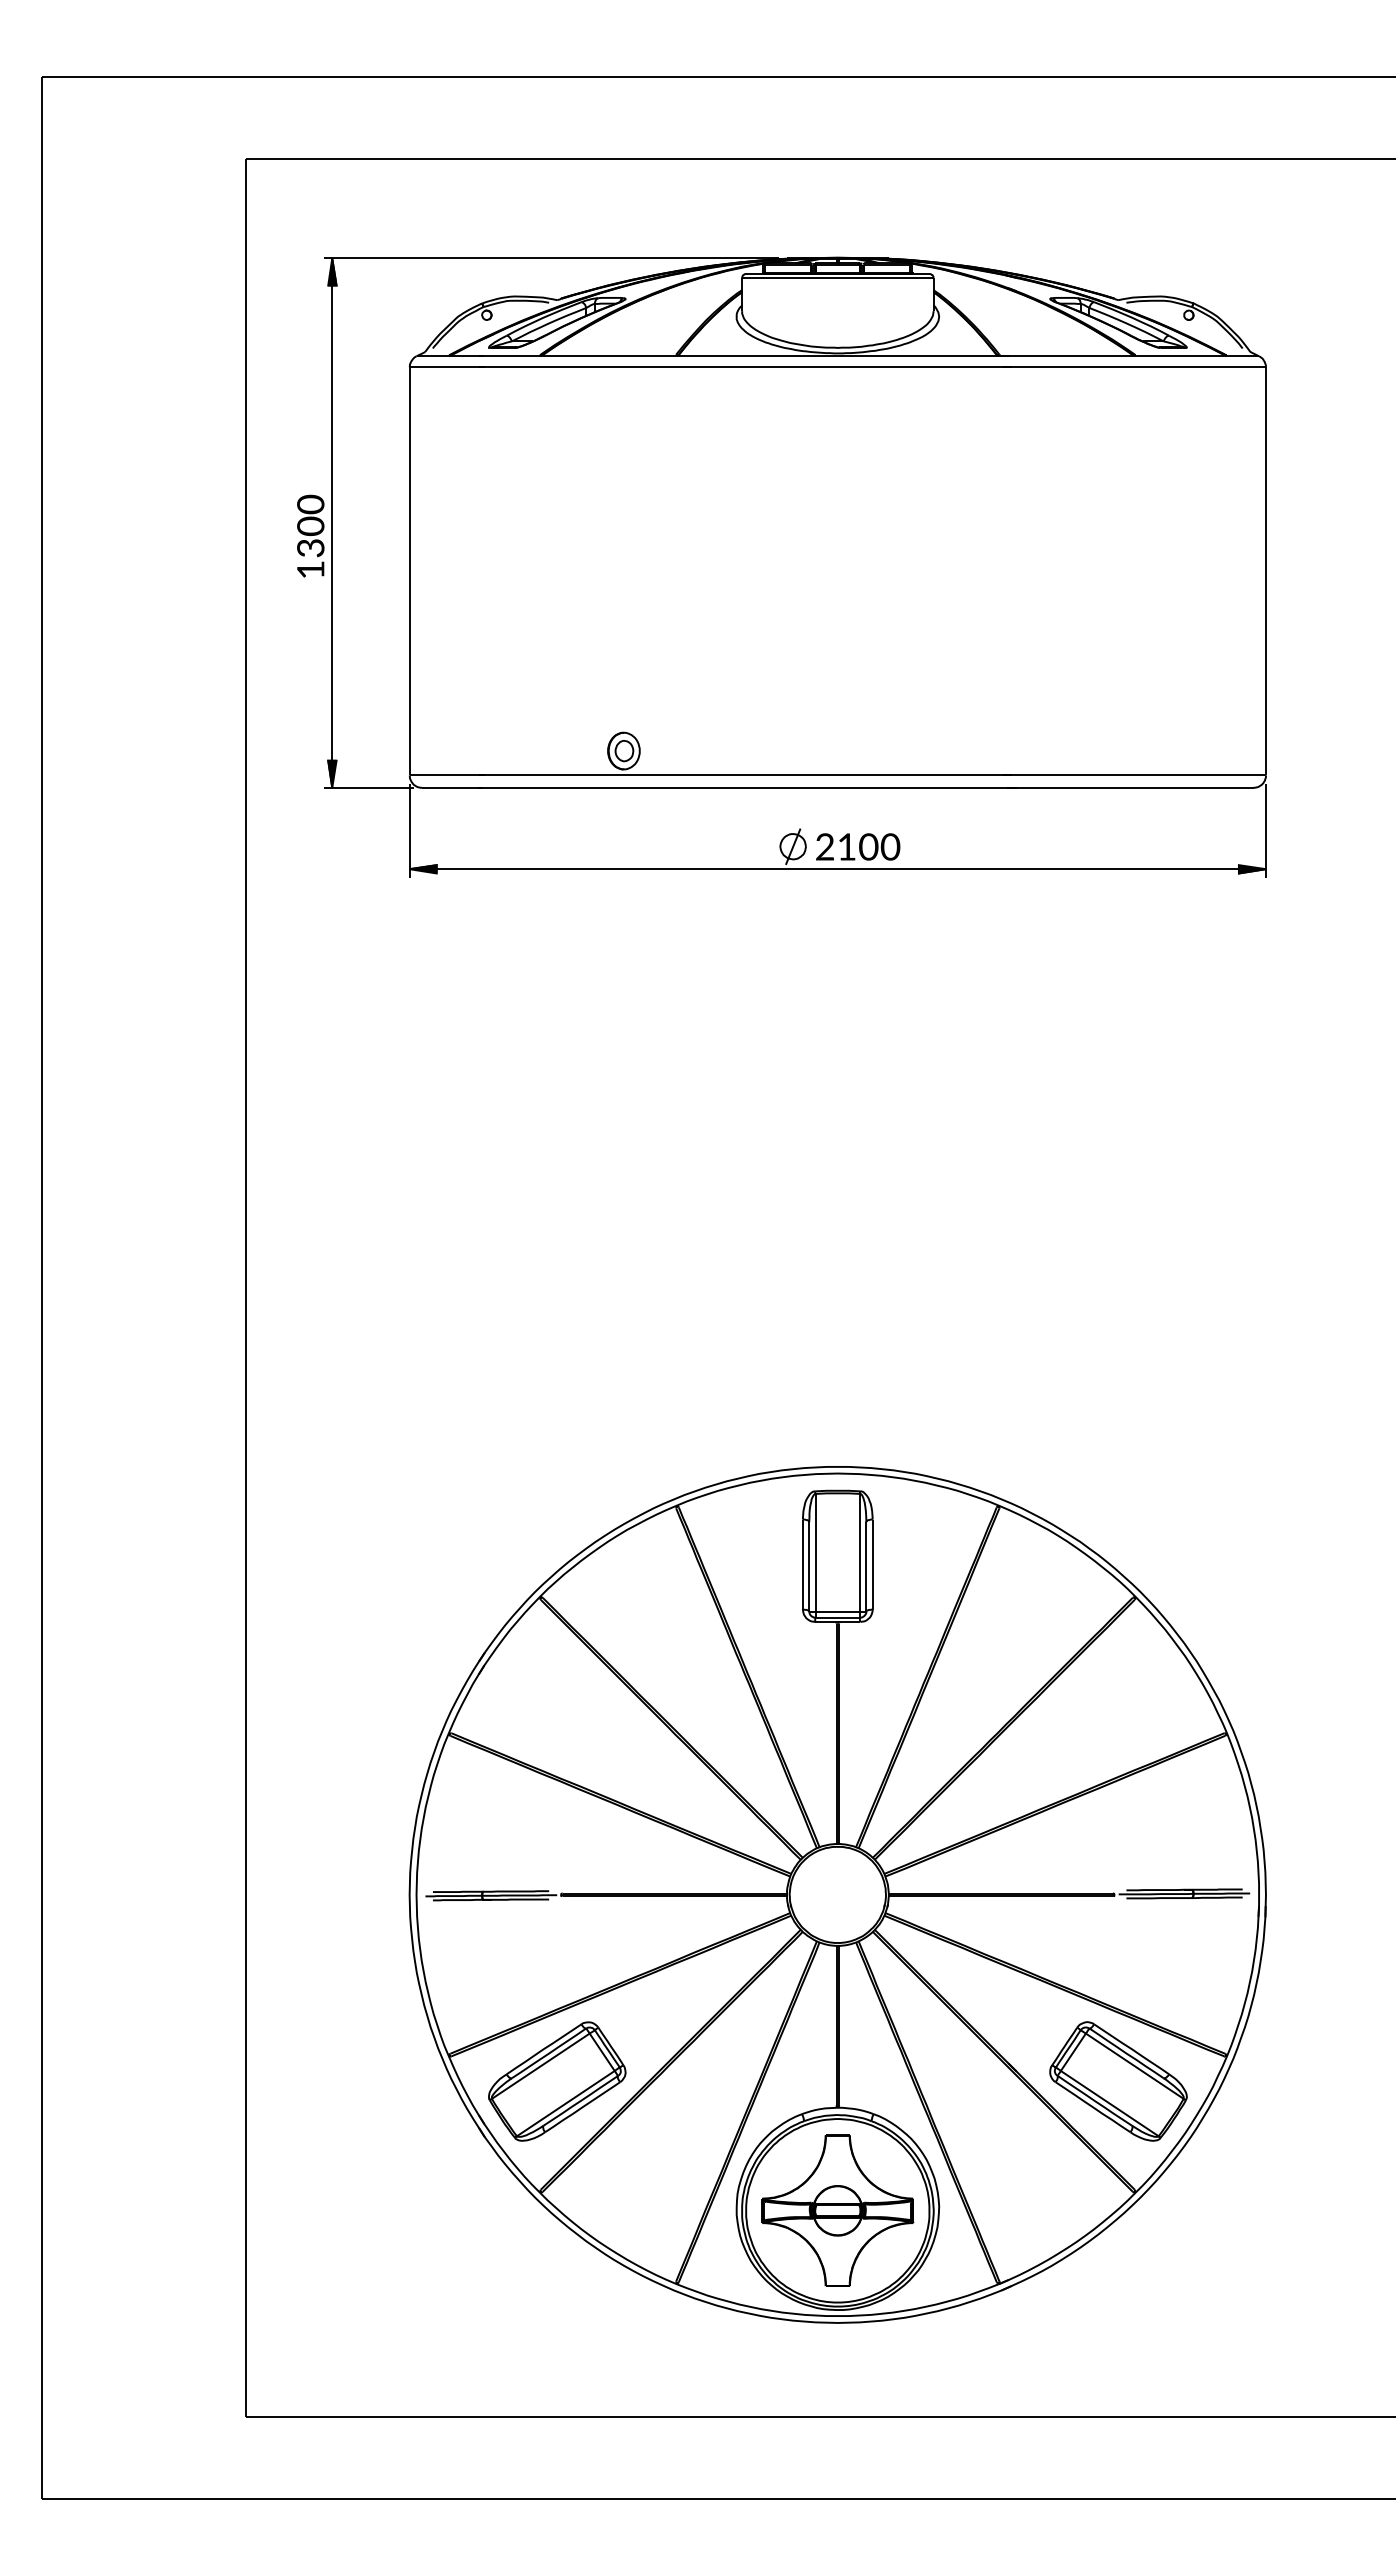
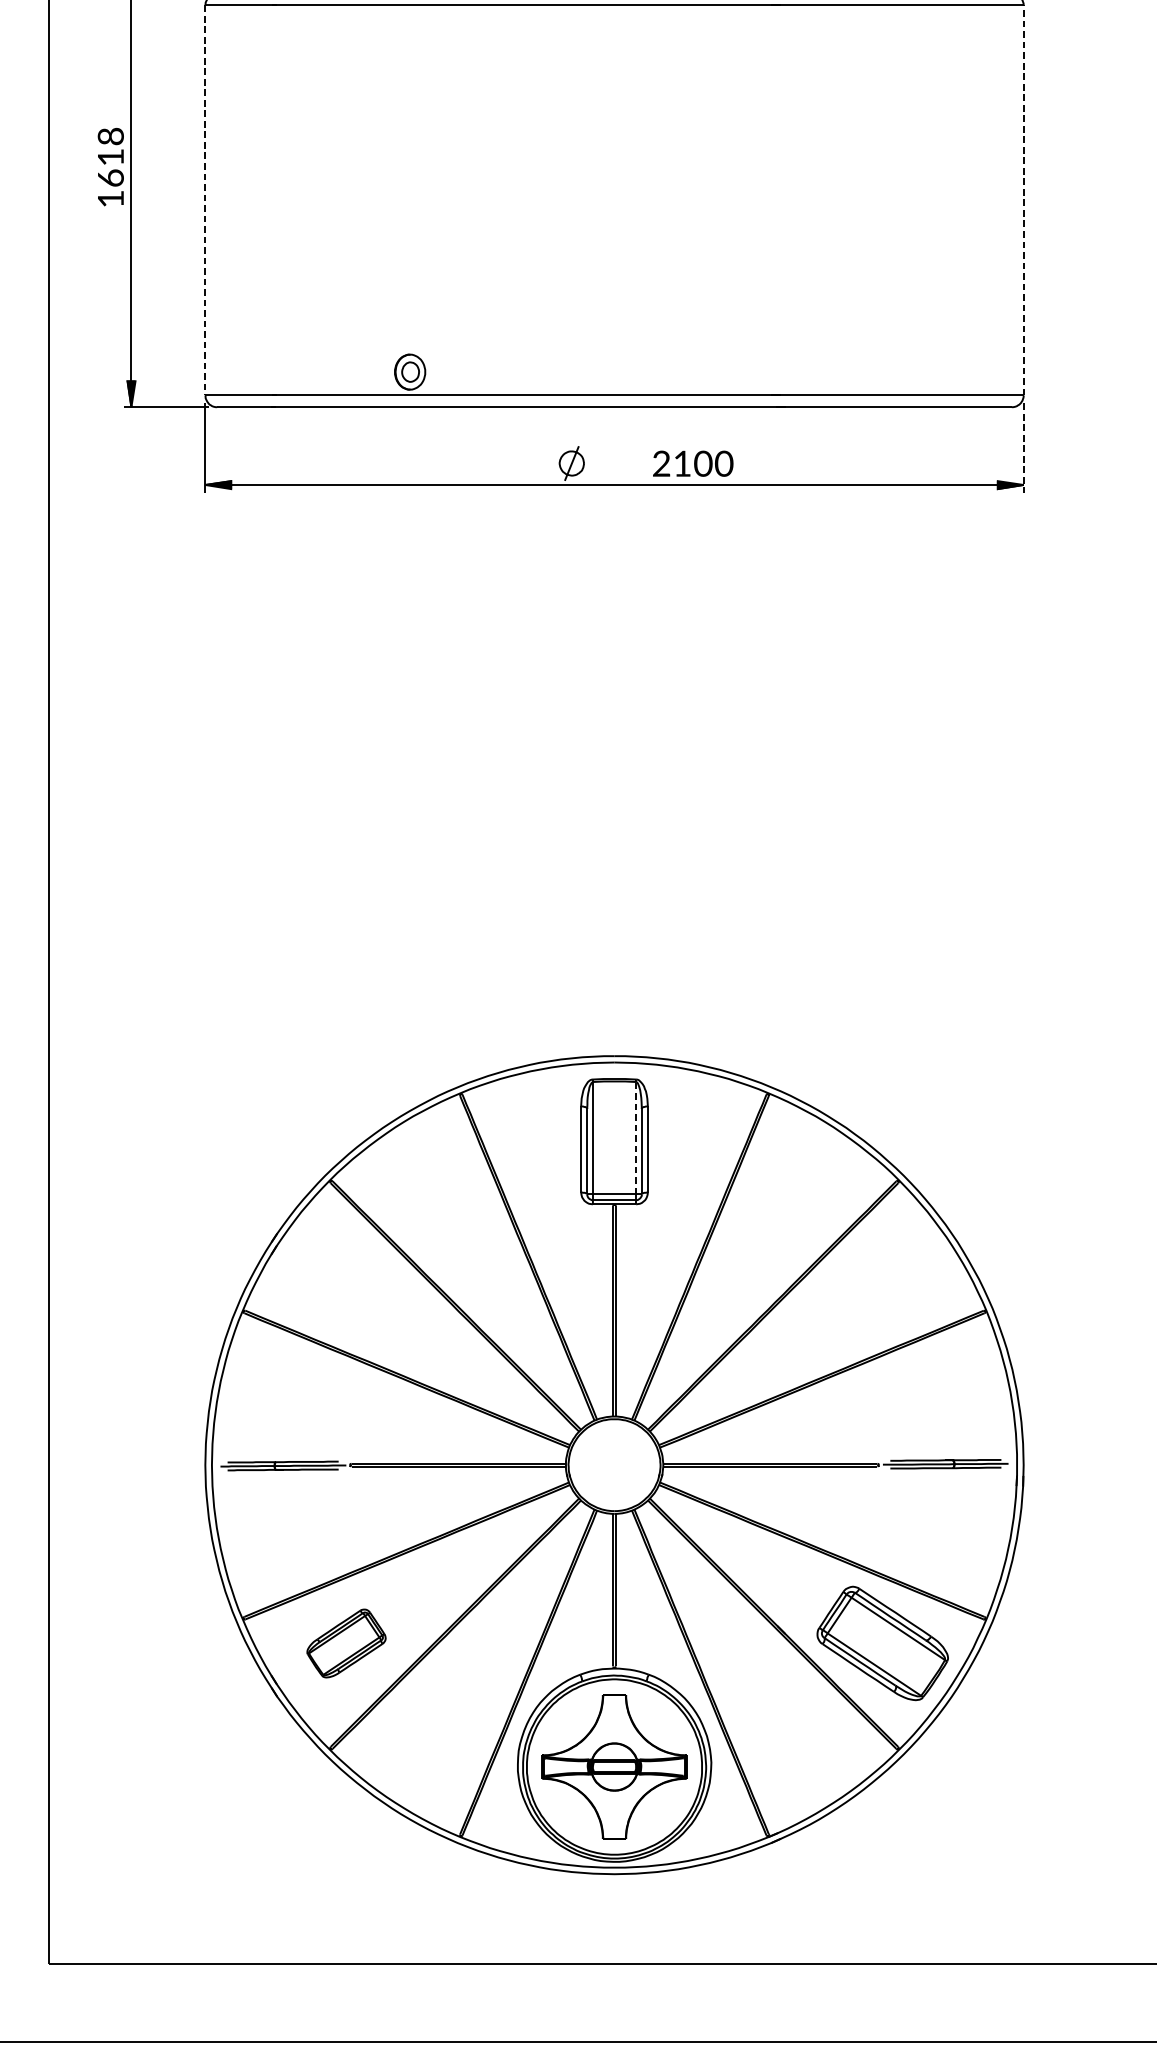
text: (310, 525) -> (110, 156), 1300 -> 1618
line: (1265, 570) -> (1023, 199), solid -> dashed
line: (409, 571) -> (205, 200), solid -> dashed
line: (1265, 830) -> (1023, 448), solid -> dashed
text: (858, 846) -> (693, 463), moved
line: (860, 1552) -> (636, 1137), solid -> dashed
part: (557, 2081) -> (346, 1643), size x0.6

